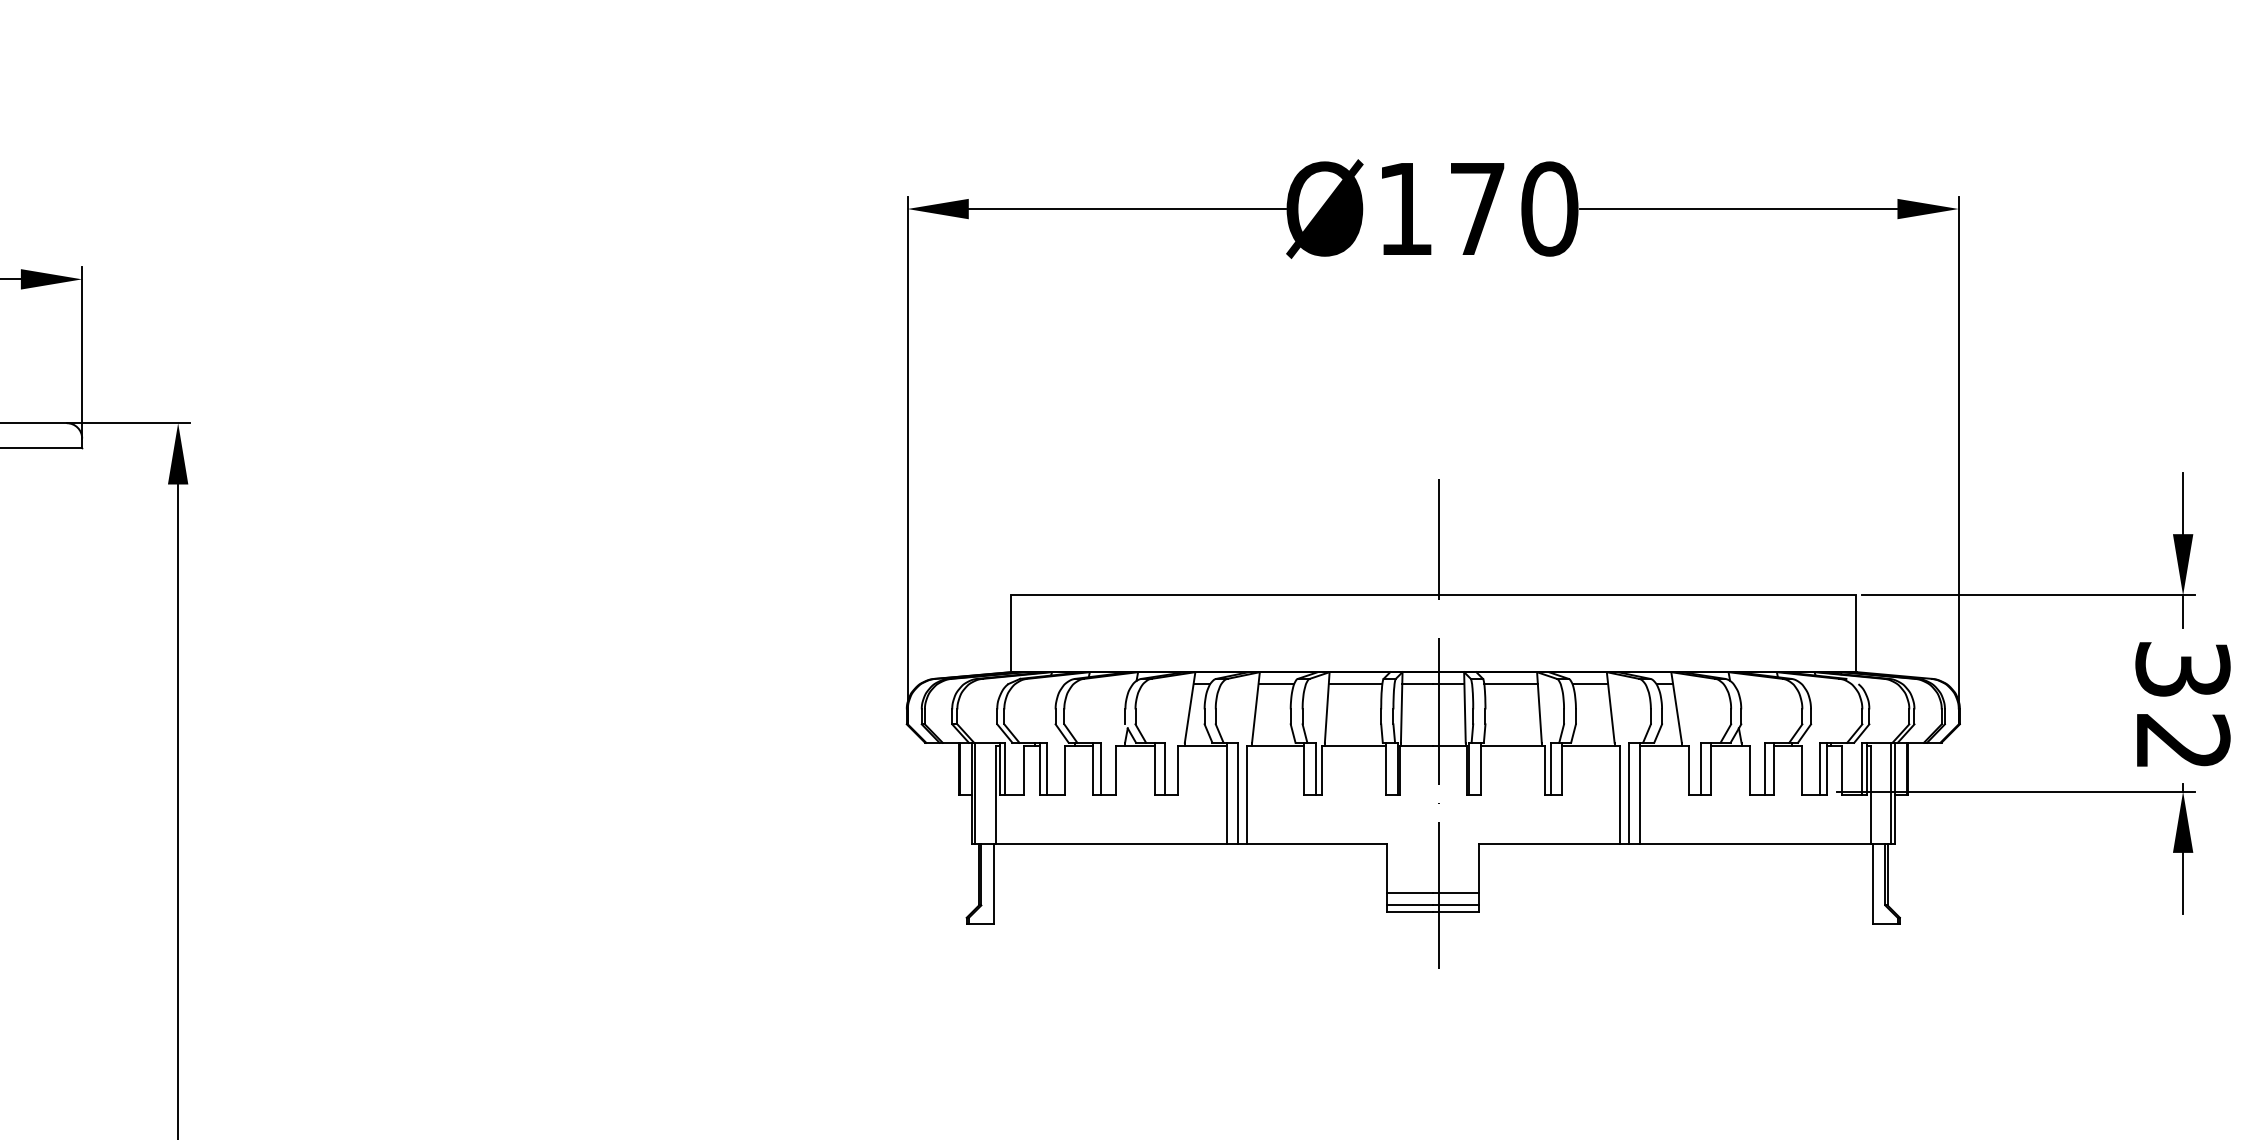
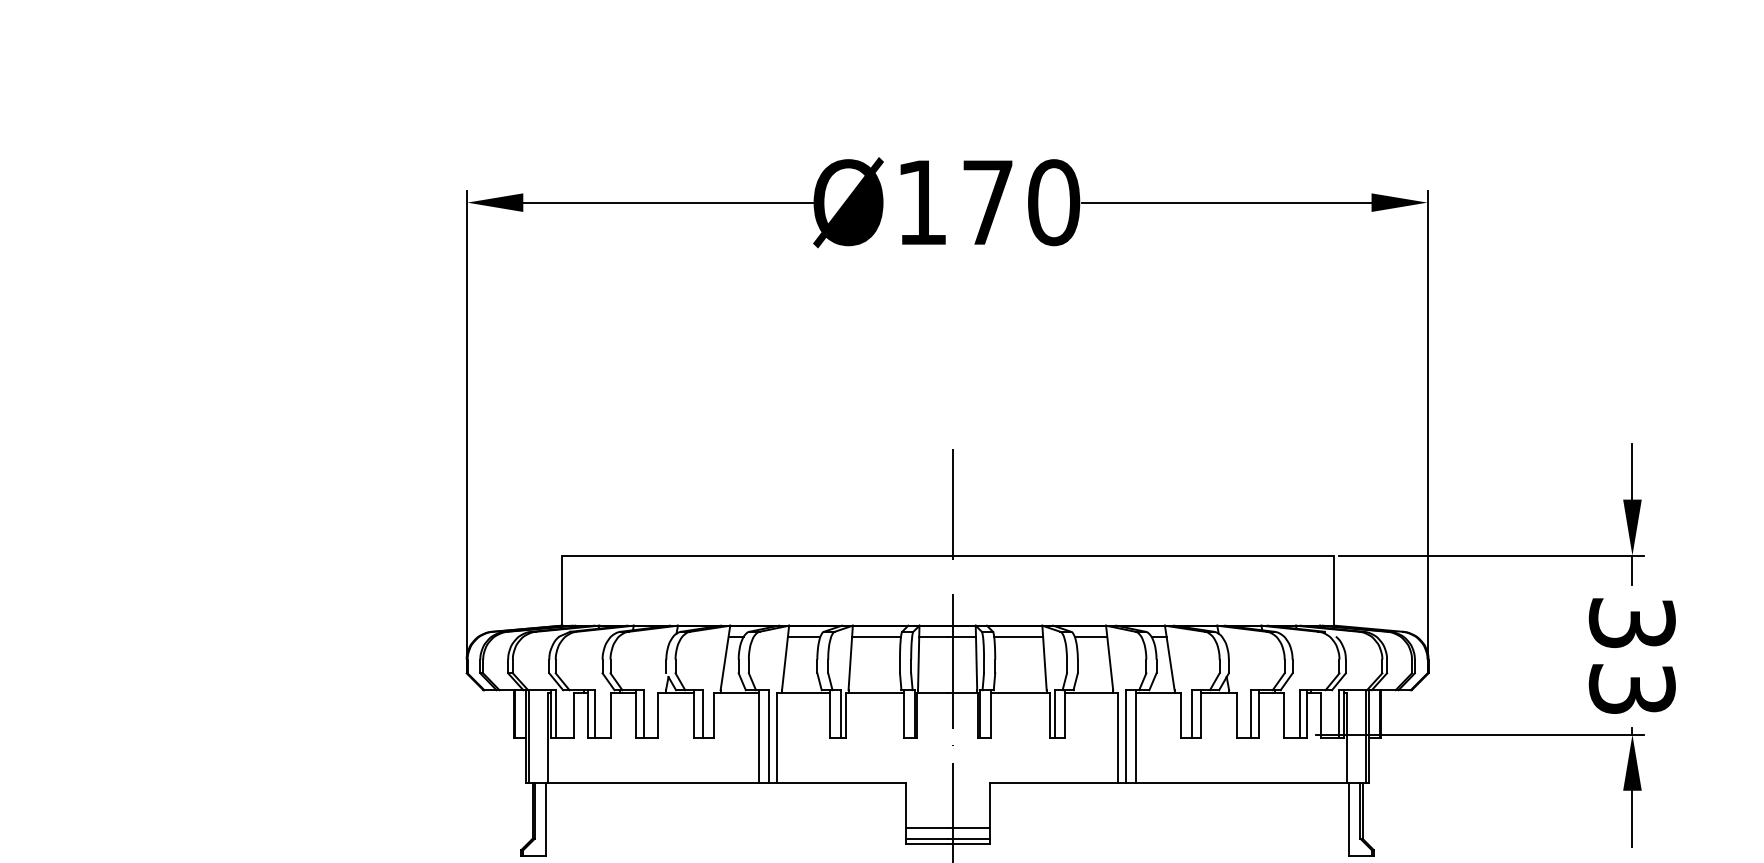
text: (2182, 741) -> (1631, 689), 32 -> 33

